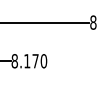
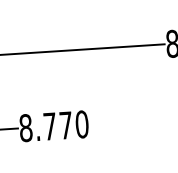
text: (27, 61) -> (50, 127), 8.170 -> 8.770

